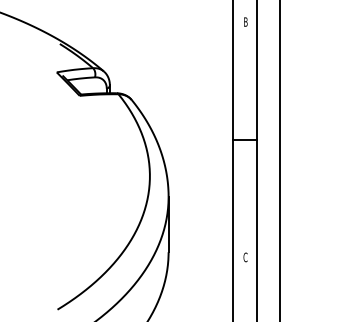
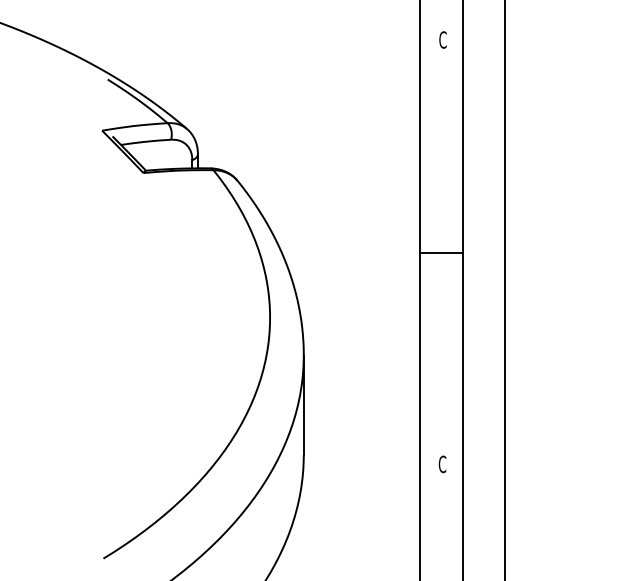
text: (245, 21) -> (442, 38), B -> C

